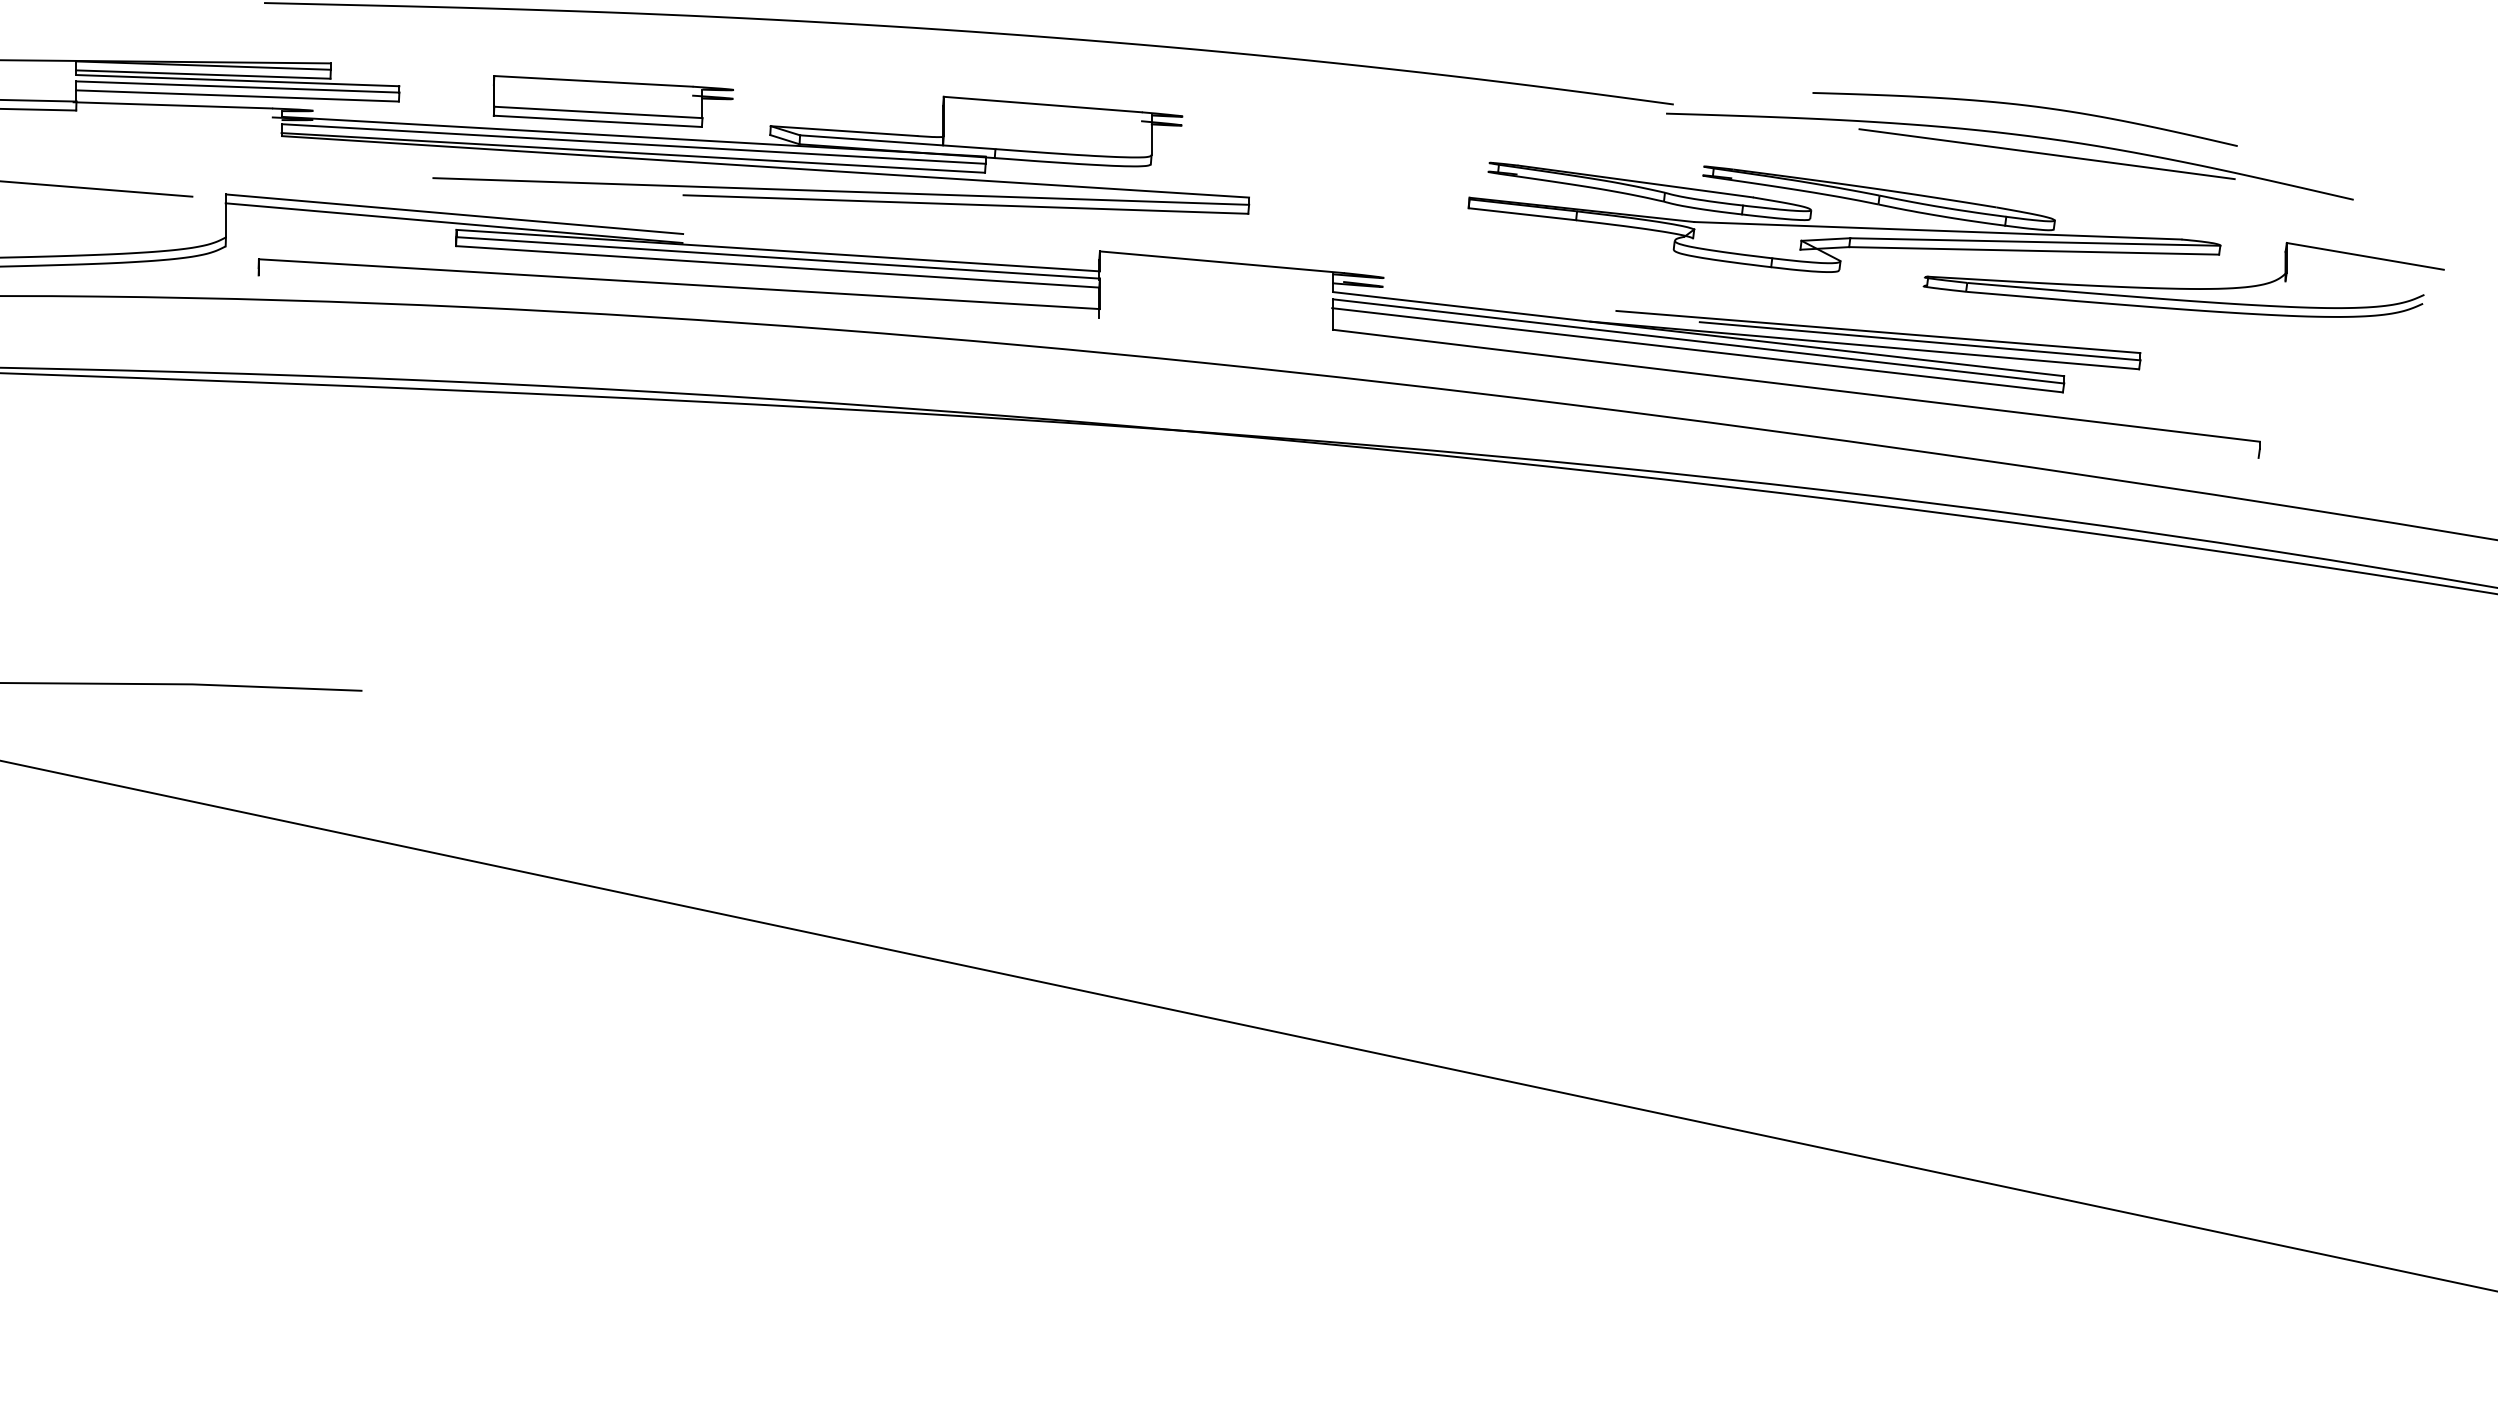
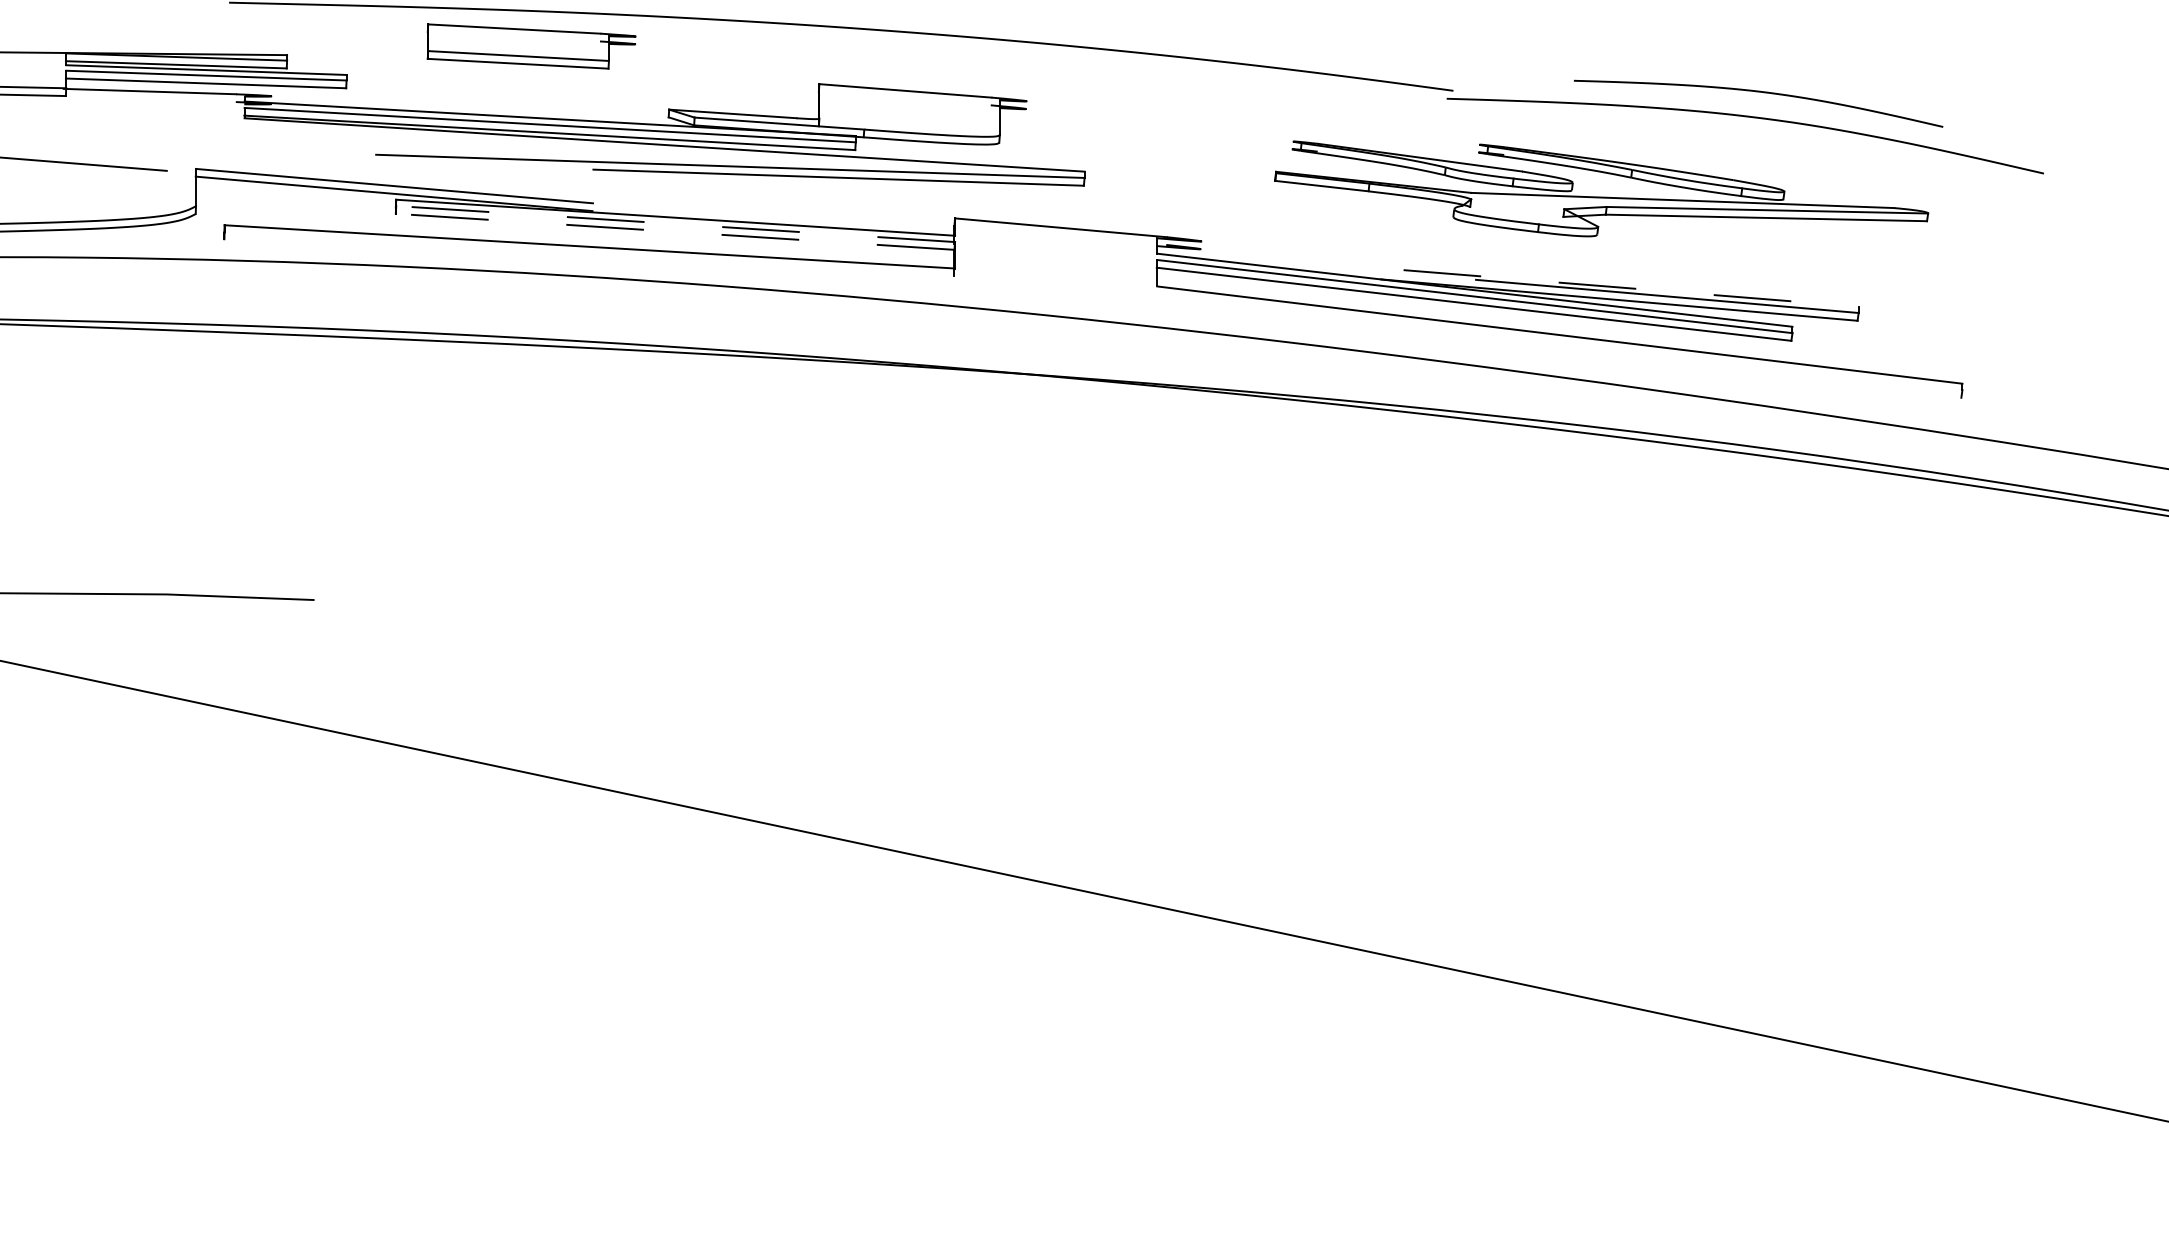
part: (612, 101) -> (530, 46), moved
line: (2046, 154) -> (1777, 134), removed
line: (777, 257) -> (675, 223), solid -> dashed
line: (777, 266) -> (675, 231), solid -> dashed
part: (2180, 287) -> (1893, 249), removed
line: (1878, 332) -> (1631, 288), solid -> dashed

